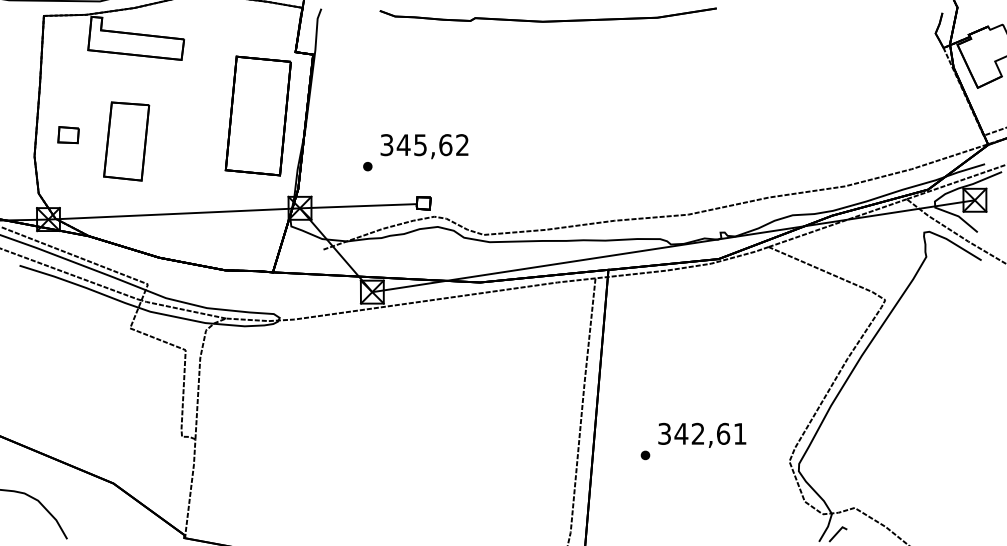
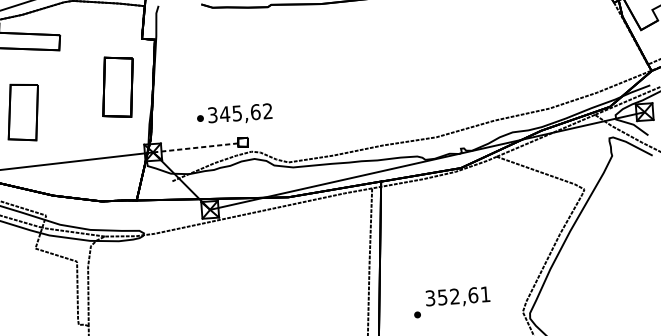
part: (257, 115) -> (117, 86), size x0.7
text: (424, 146) -> (240, 114), moved
line: (358, 206) -> (195, 148), solid -> dashed
text: (681, 433) -> (442, 297), 342,61 -> 352,61

